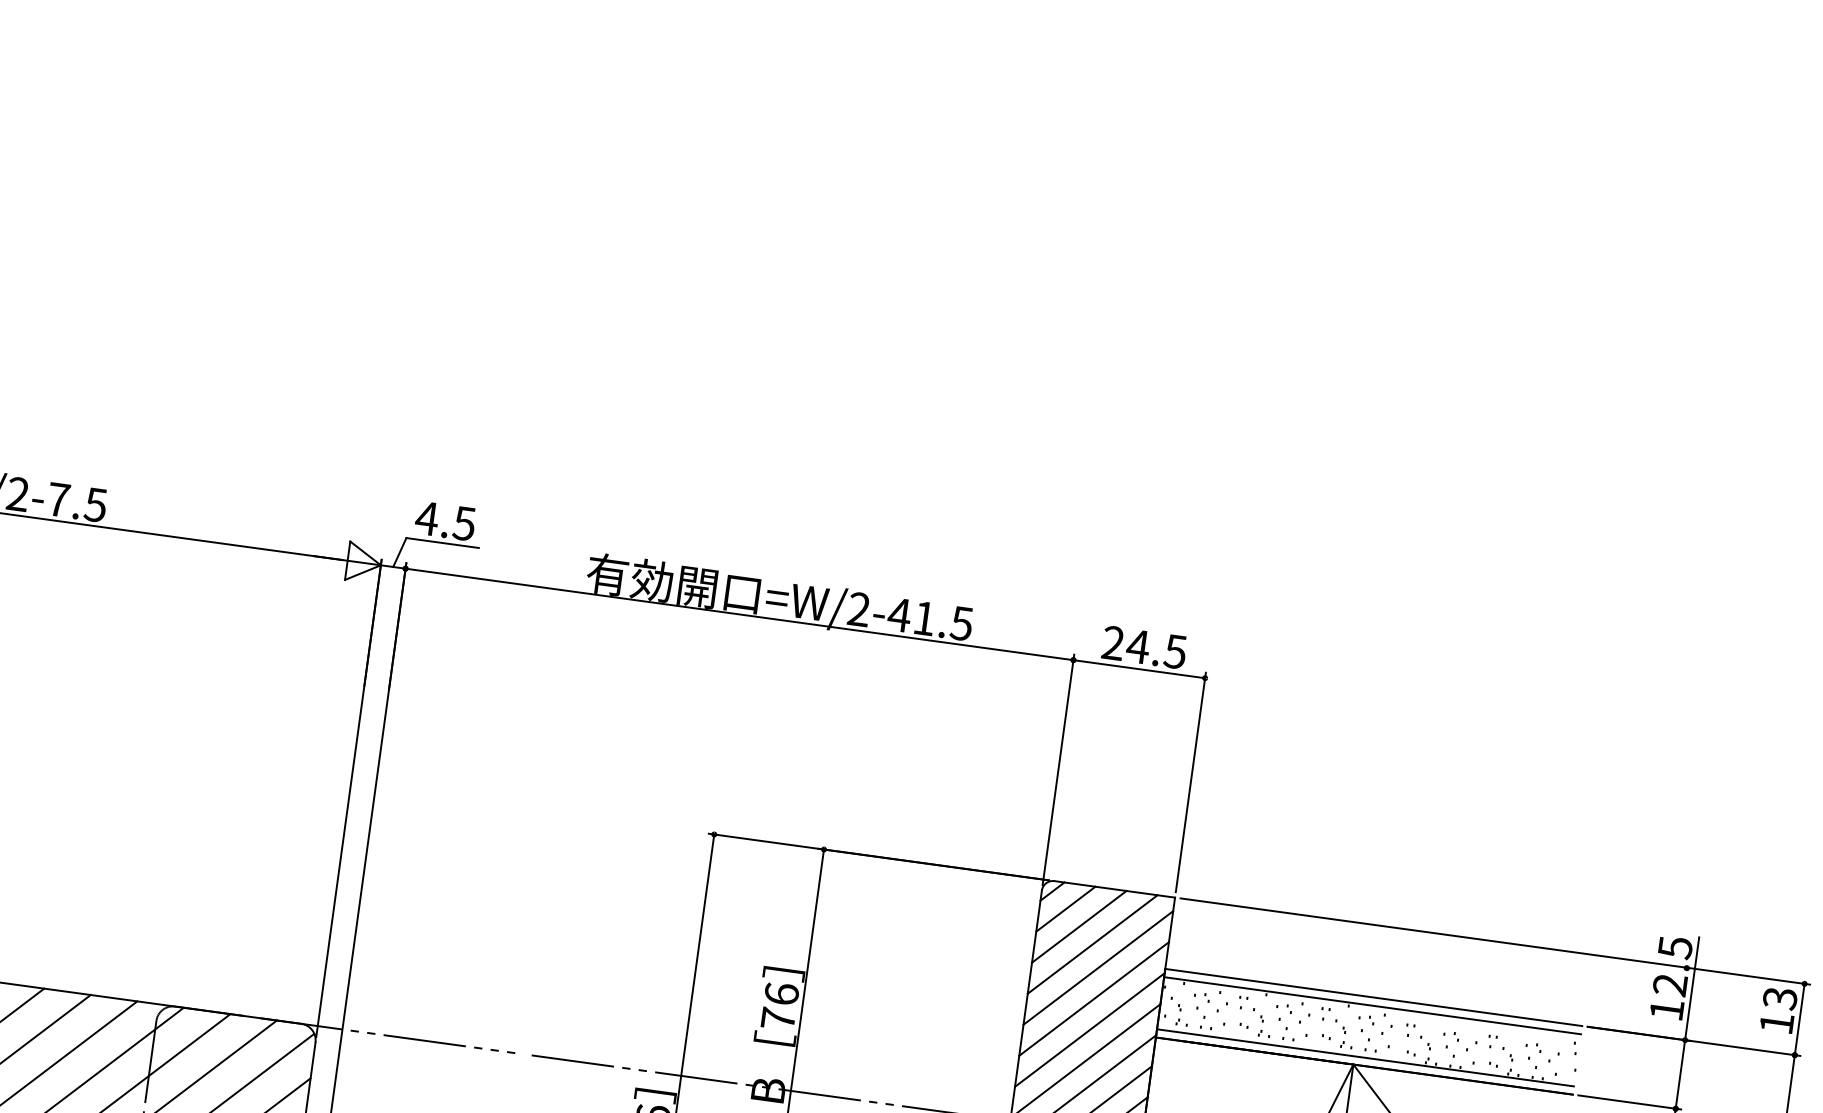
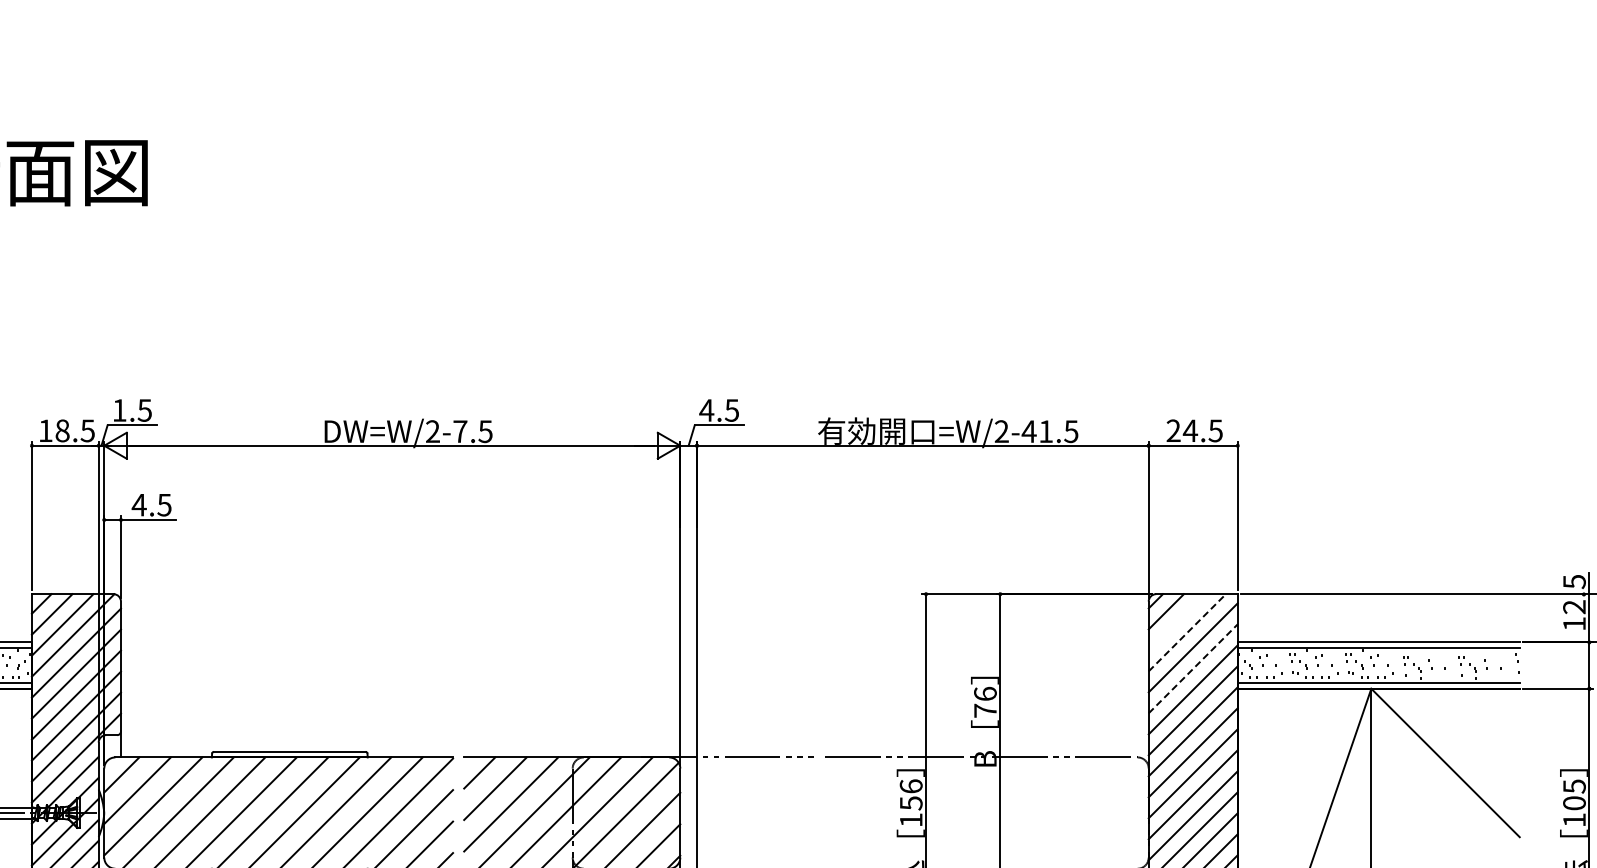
line: (1078, 927) -> (1176, 622), removed
line: (1092, 944) -> (1187, 632), solid -> dashed
line: (1094, 998) -> (1193, 668), solid -> dashed

